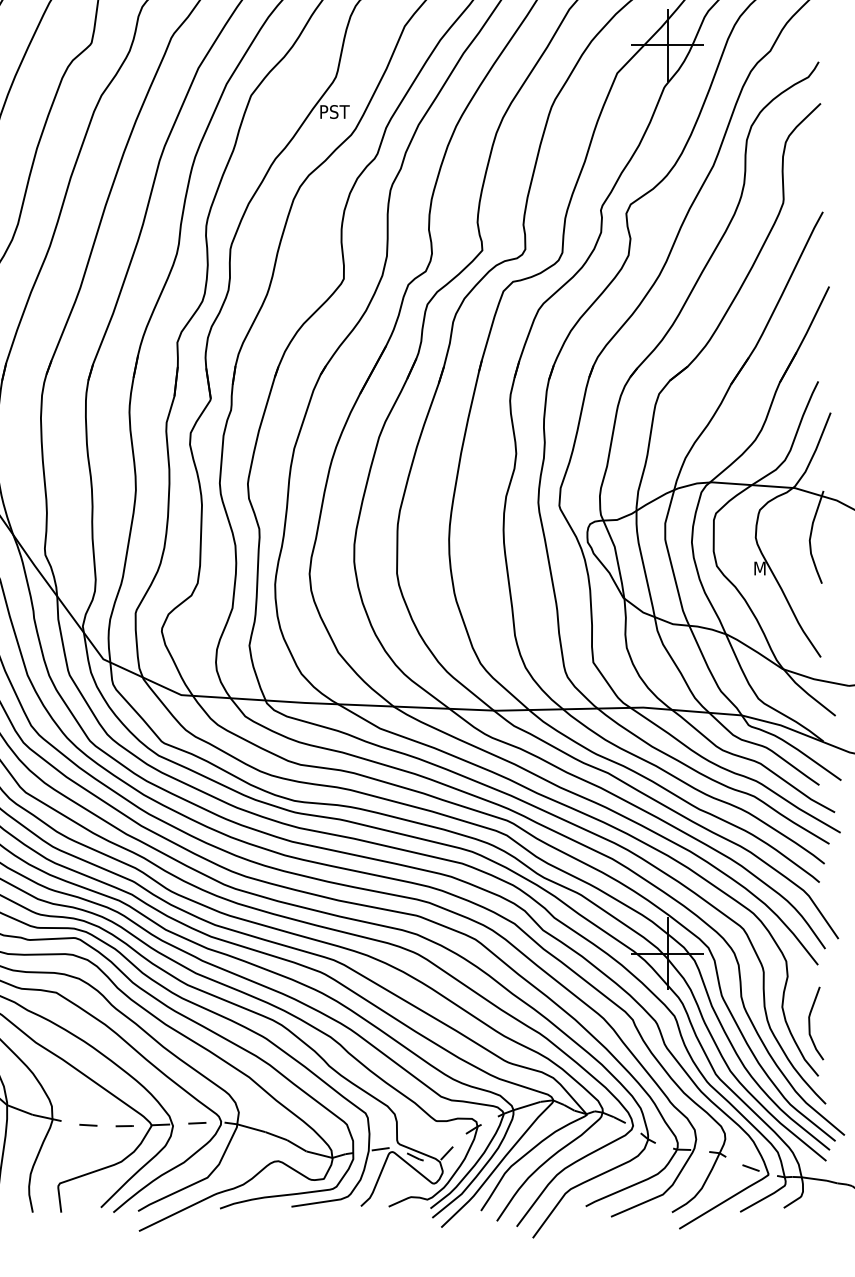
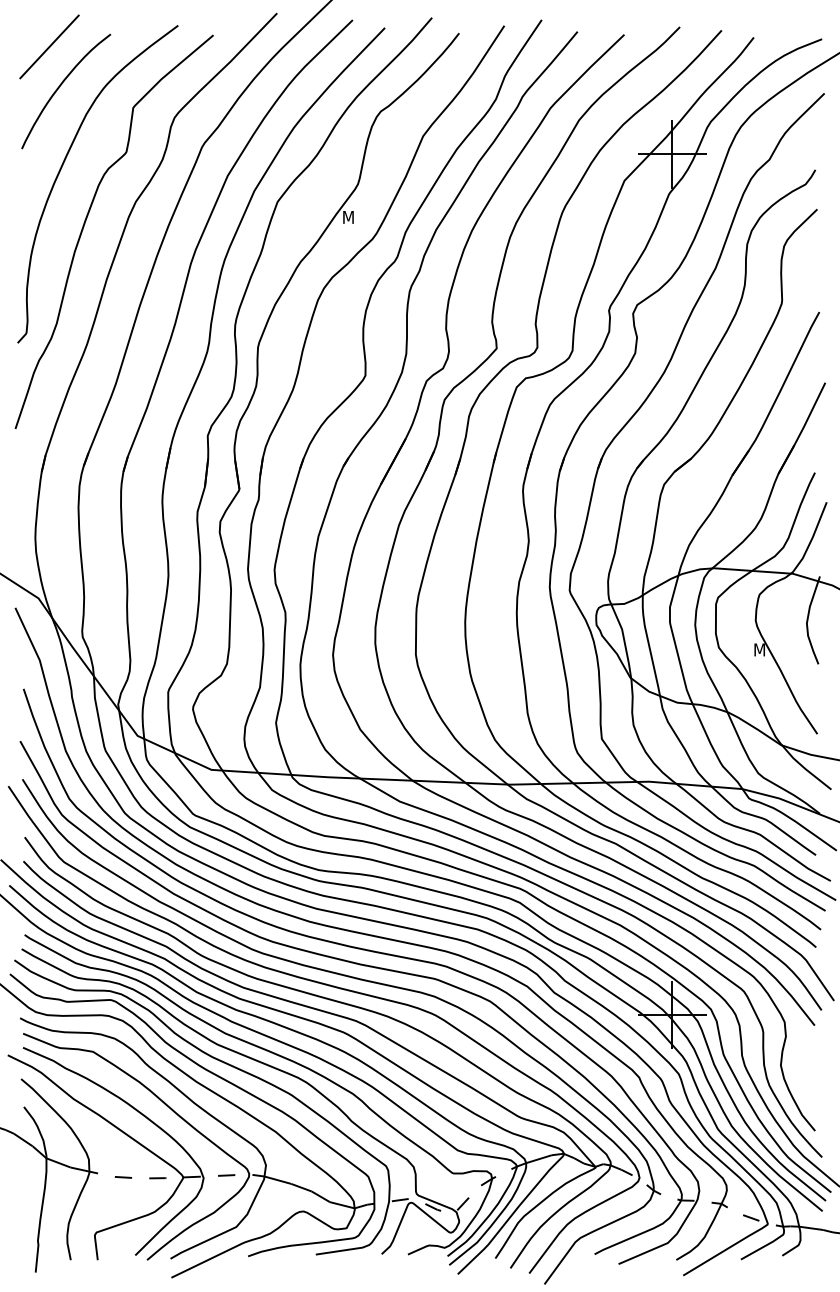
text: (335, 112) -> (357, 217), PST -> M
curve: (810, 1022) -> (807, 1080), removed

